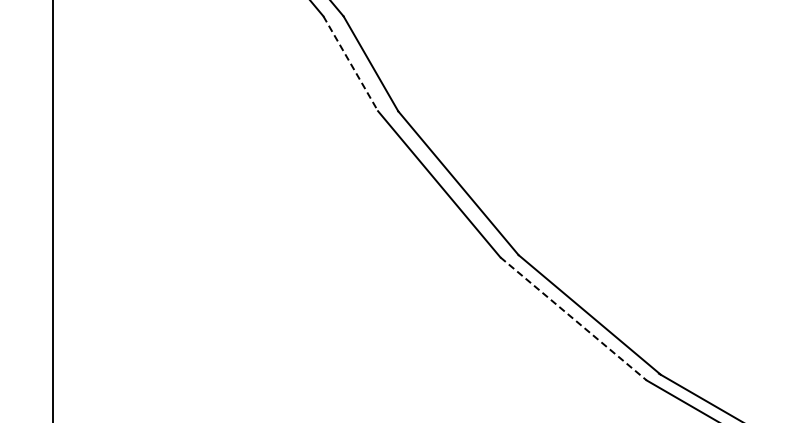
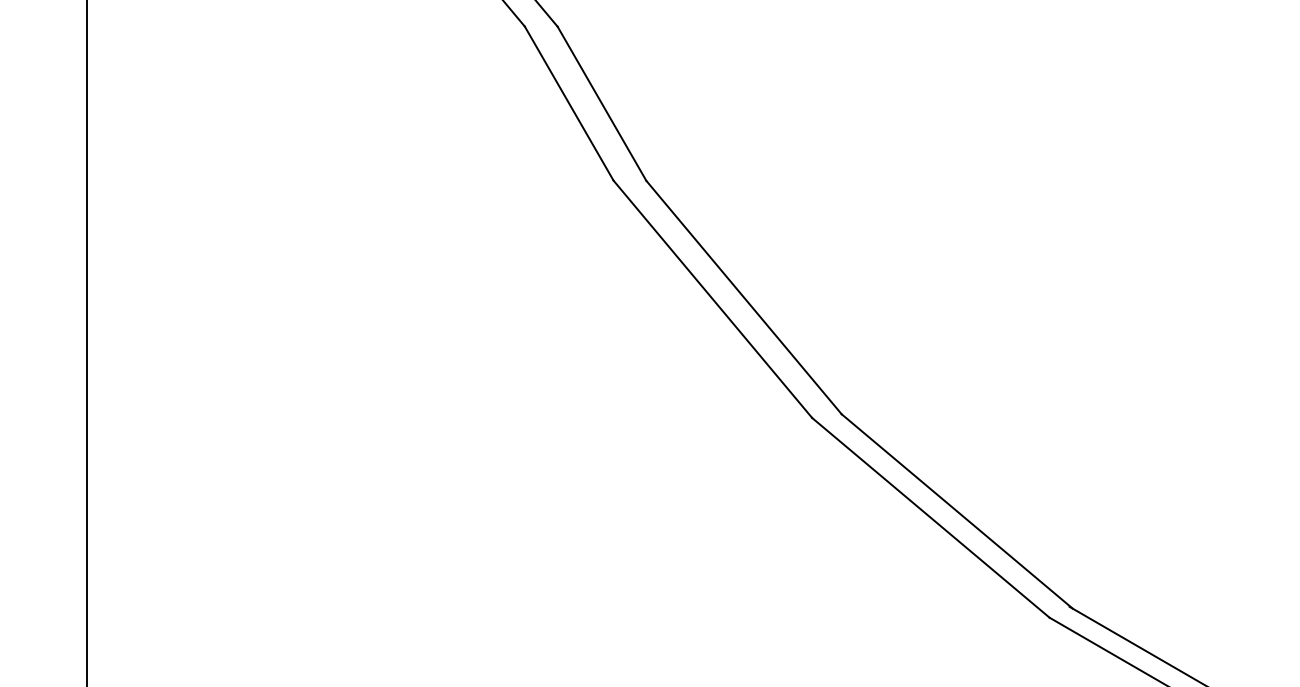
line: (350, 63) -> (568, 103), dashed -> solid
line: (573, 318) -> (930, 517), dashed -> solid

